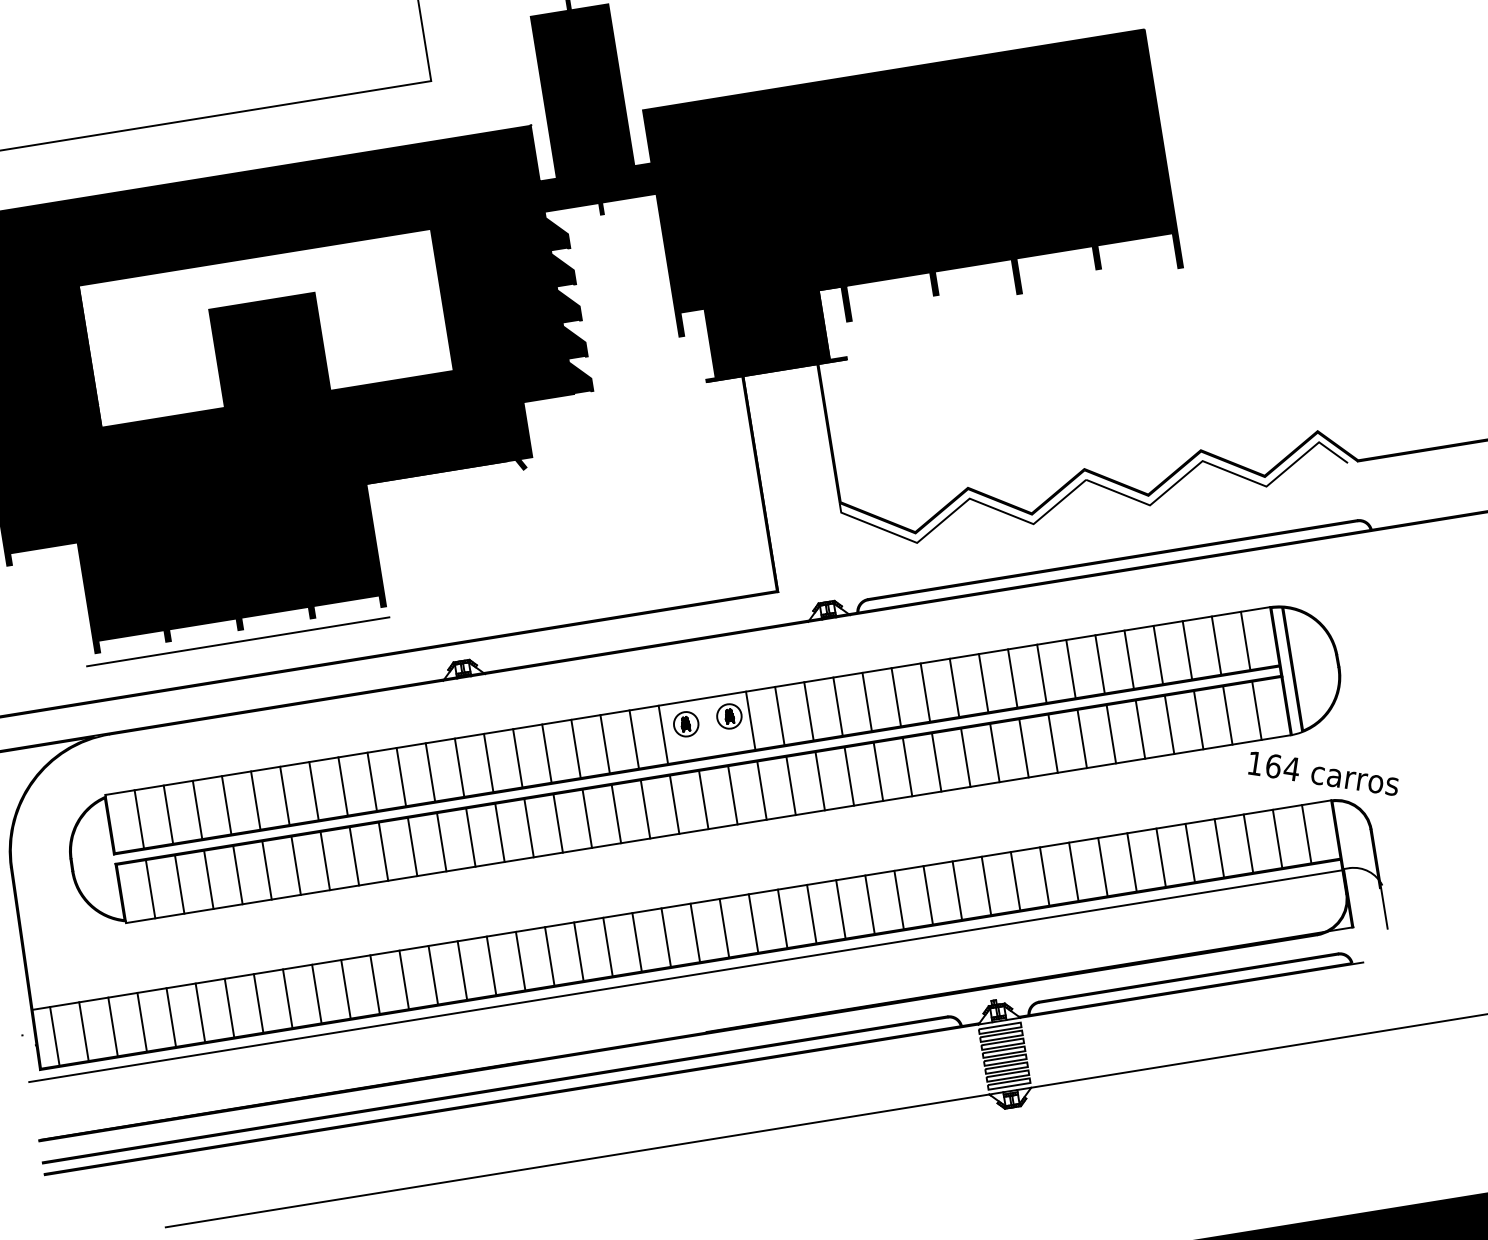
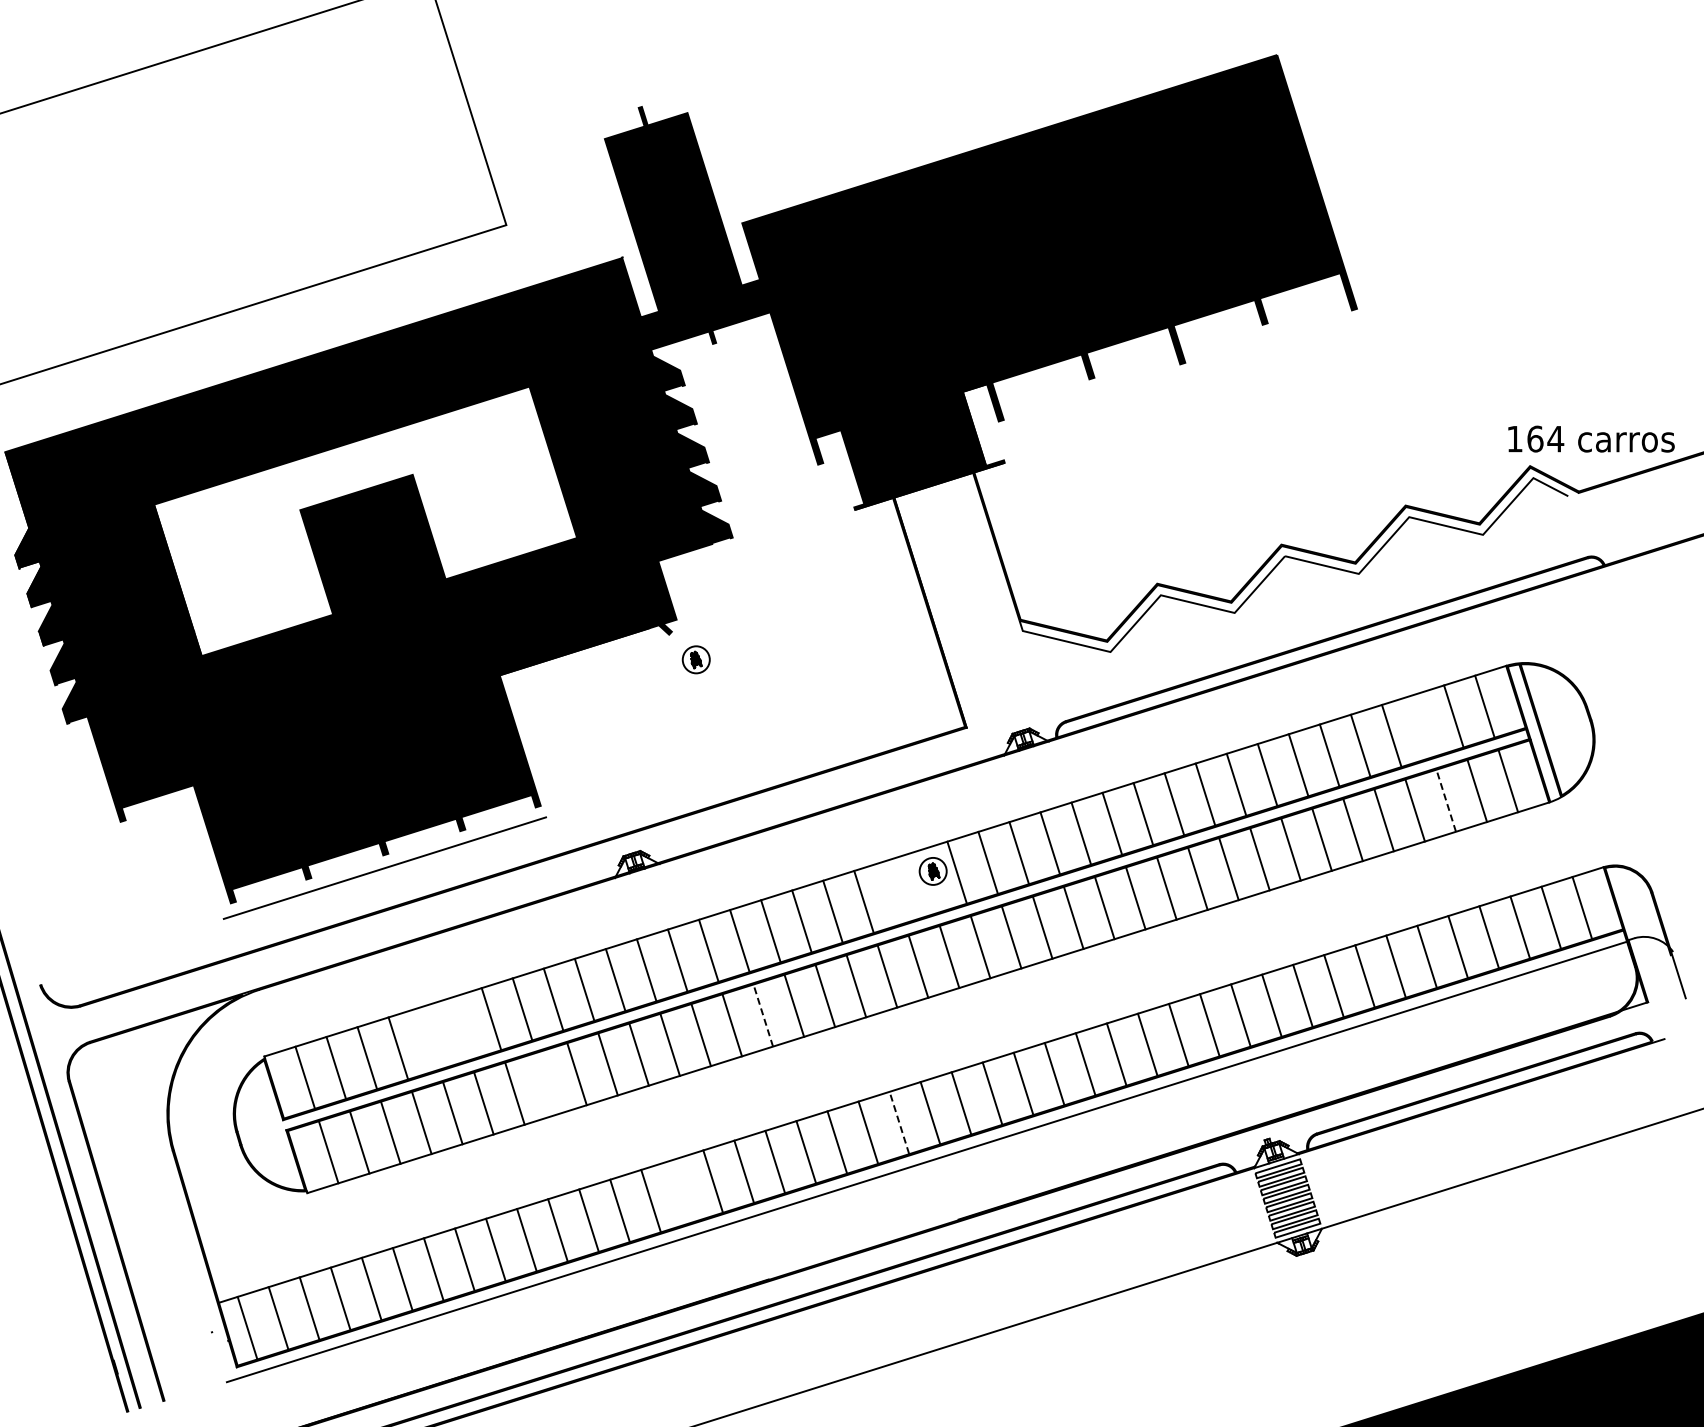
line: (1187, 650) -> (1422, 726), removed
line: (1198, 720) -> (1446, 800), solid -> dashed
part: (685, 723) -> (695, 659), moved
text: (1324, 773) -> (1591, 438), moved
line: (284, 795) -> (460, 1028), removed
line: (255, 800) -> (429, 1038), removed
line: (558, 823) -> (763, 1015), solid -> dashed
line: (354, 855) -> (545, 1083), removed
line: (666, 937) -> (899, 1122), solid -> dashed
line: (461, 970) -> (681, 1191), removed

